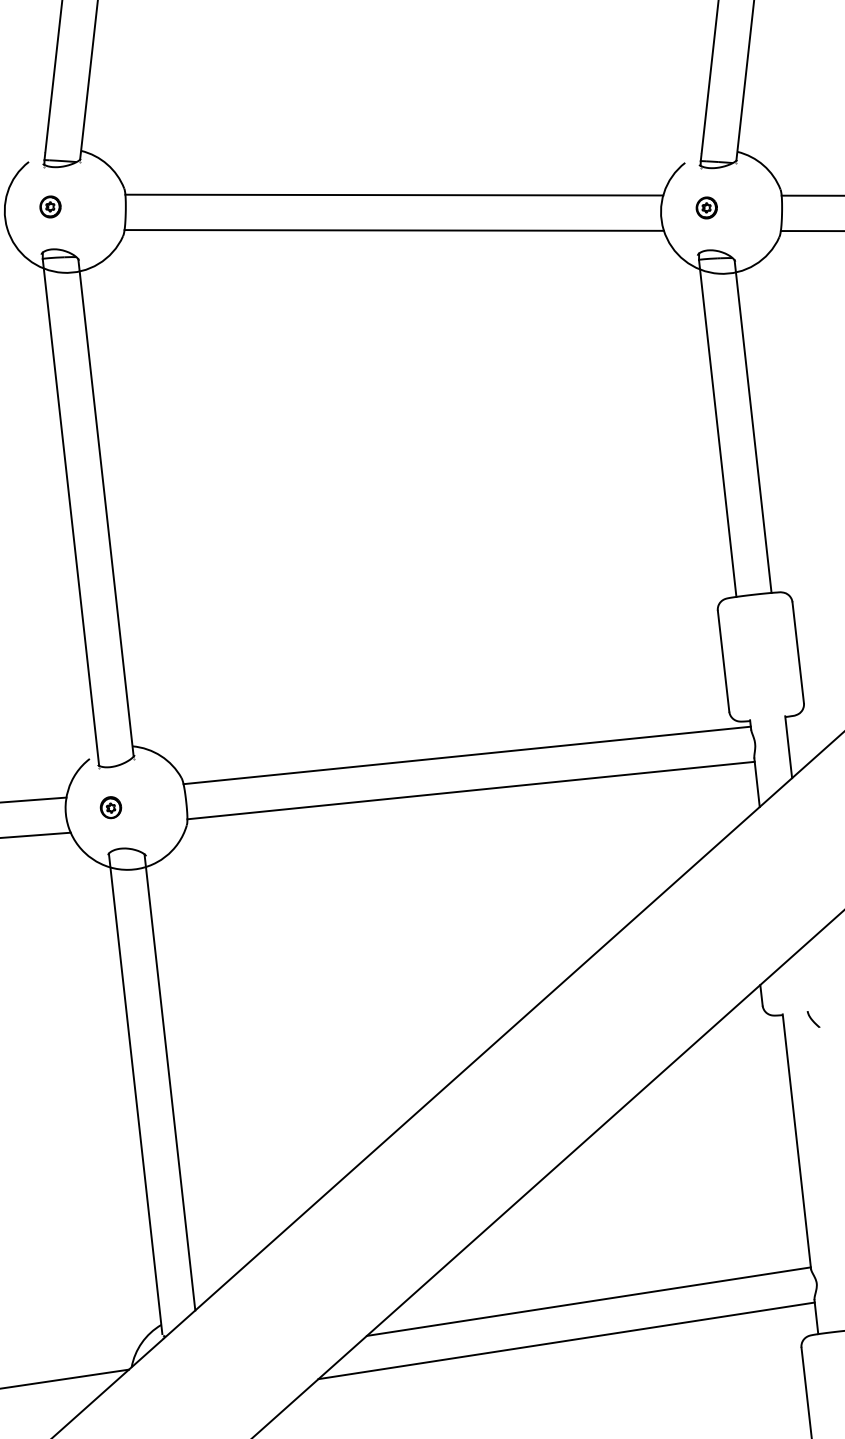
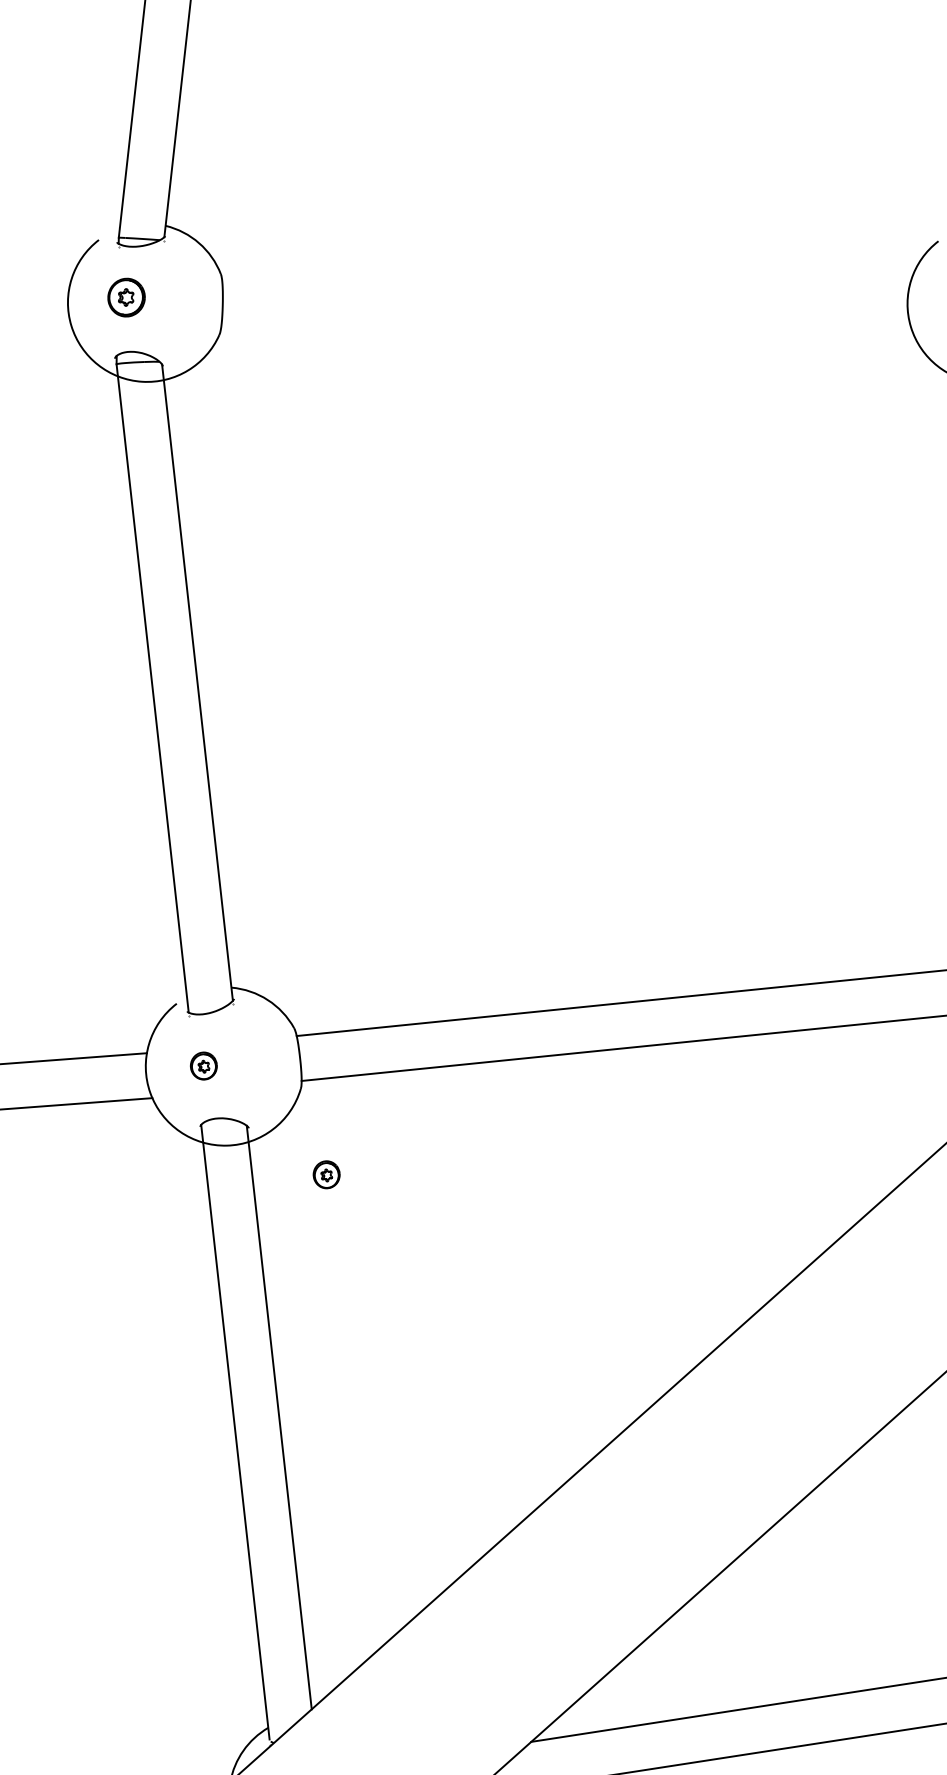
line: (394, 194) -> (566, 281), removed
part: (50, 206) -> (126, 297), size x1.4
line: (393, 230) -> (565, 327), removed
part: (206, 892) -> (326, 1174), added

